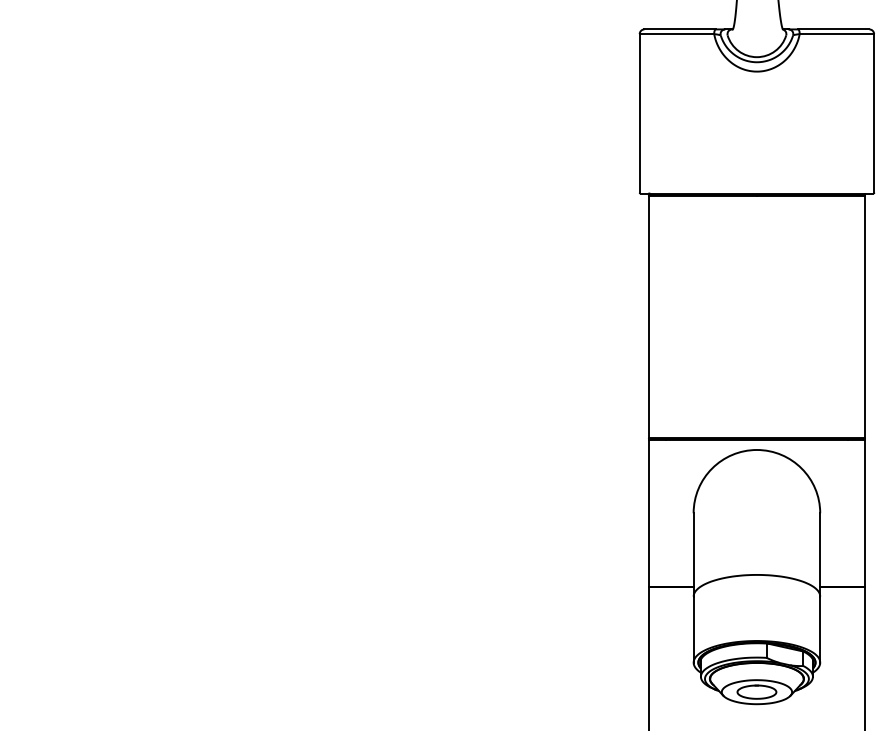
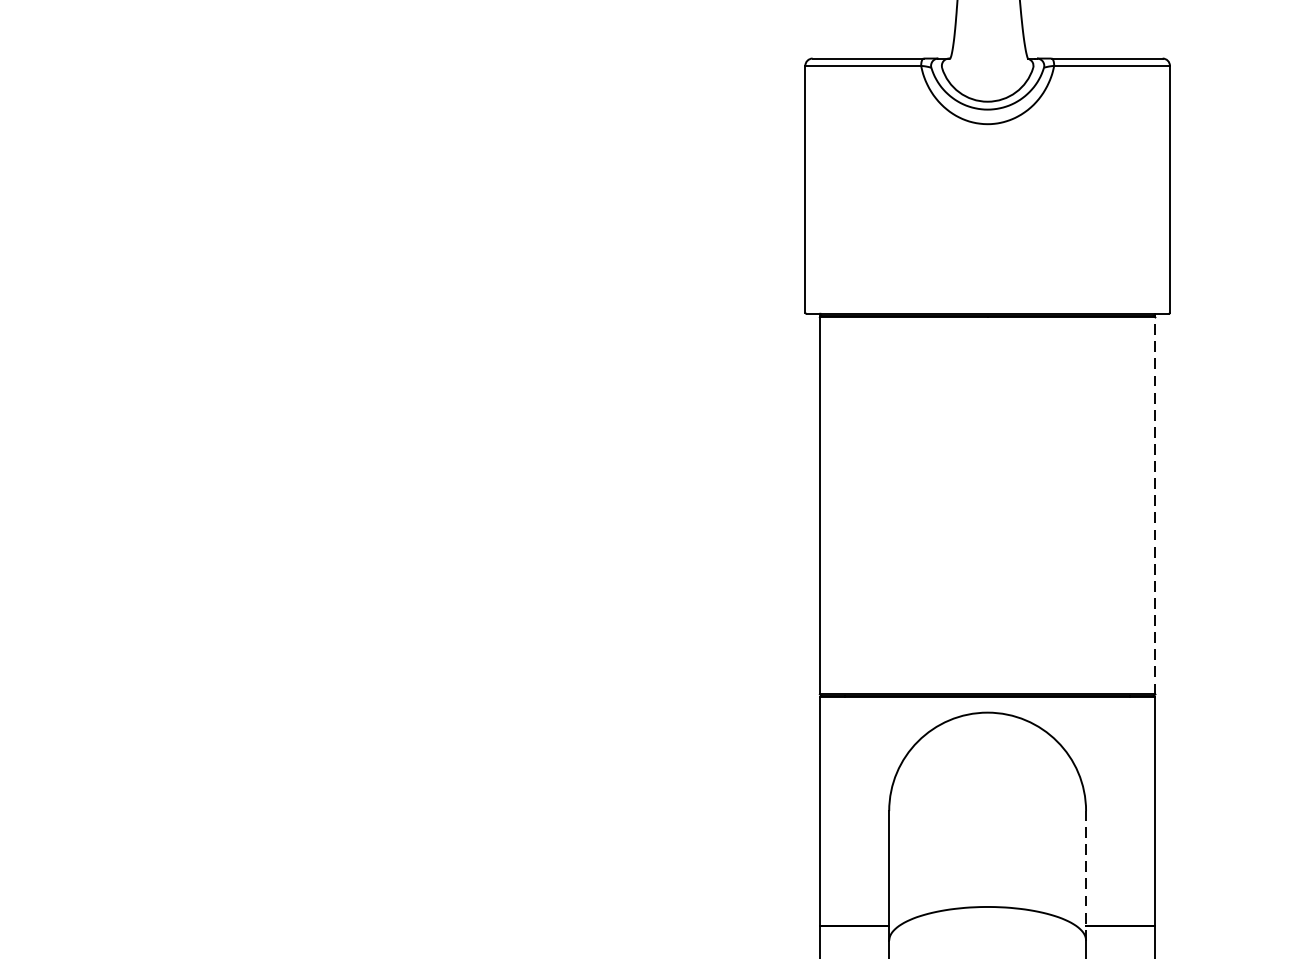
line: (864, 316) -> (1154, 505), solid -> dashed
line: (820, 554) -> (1086, 875), solid -> dashed

